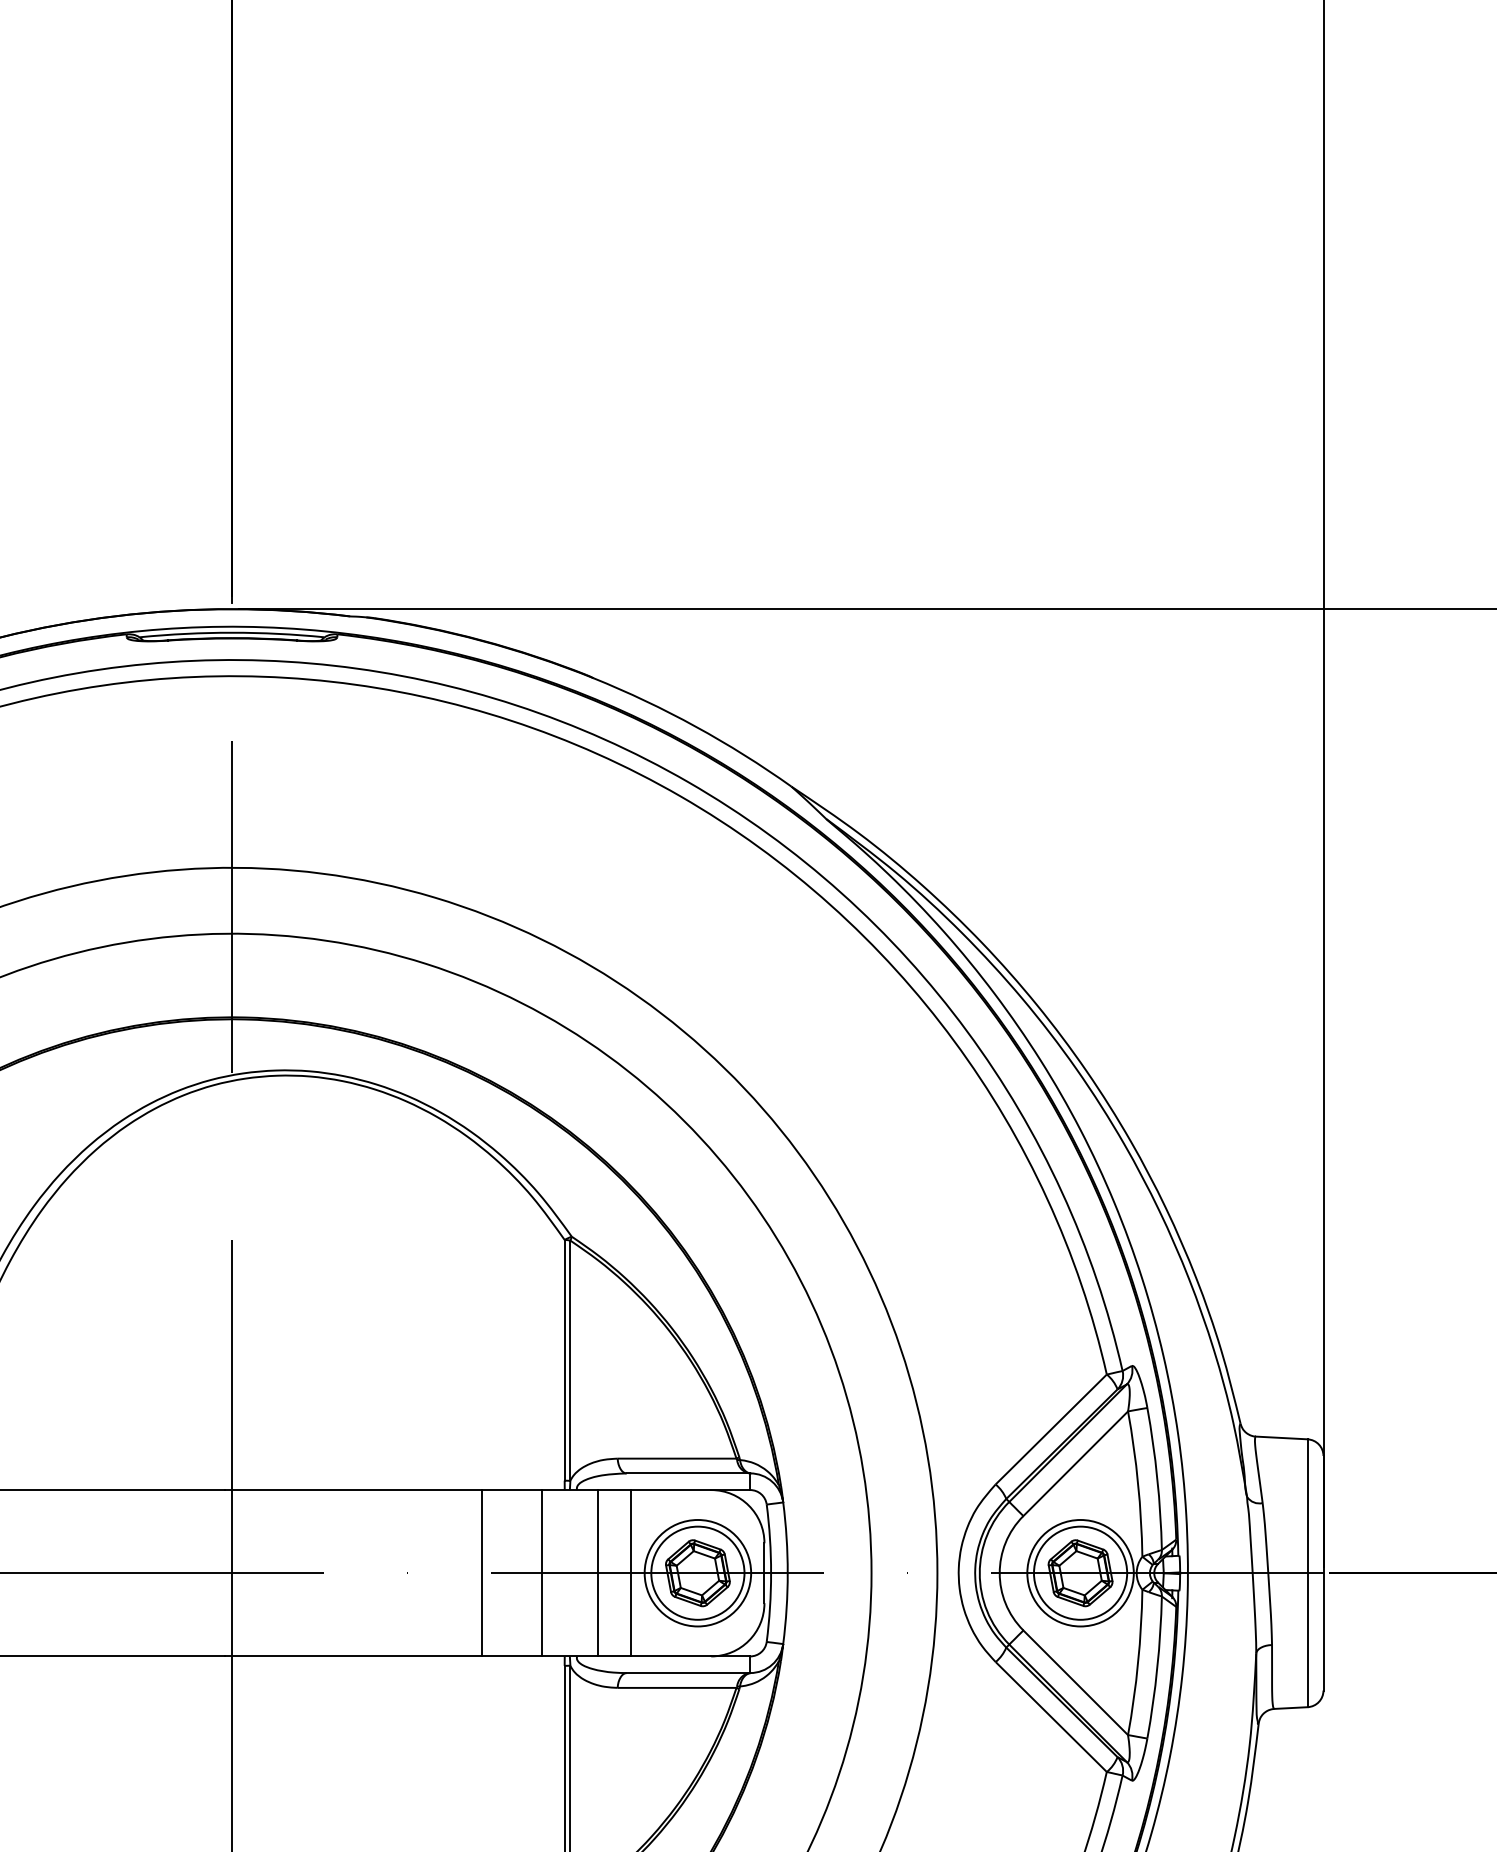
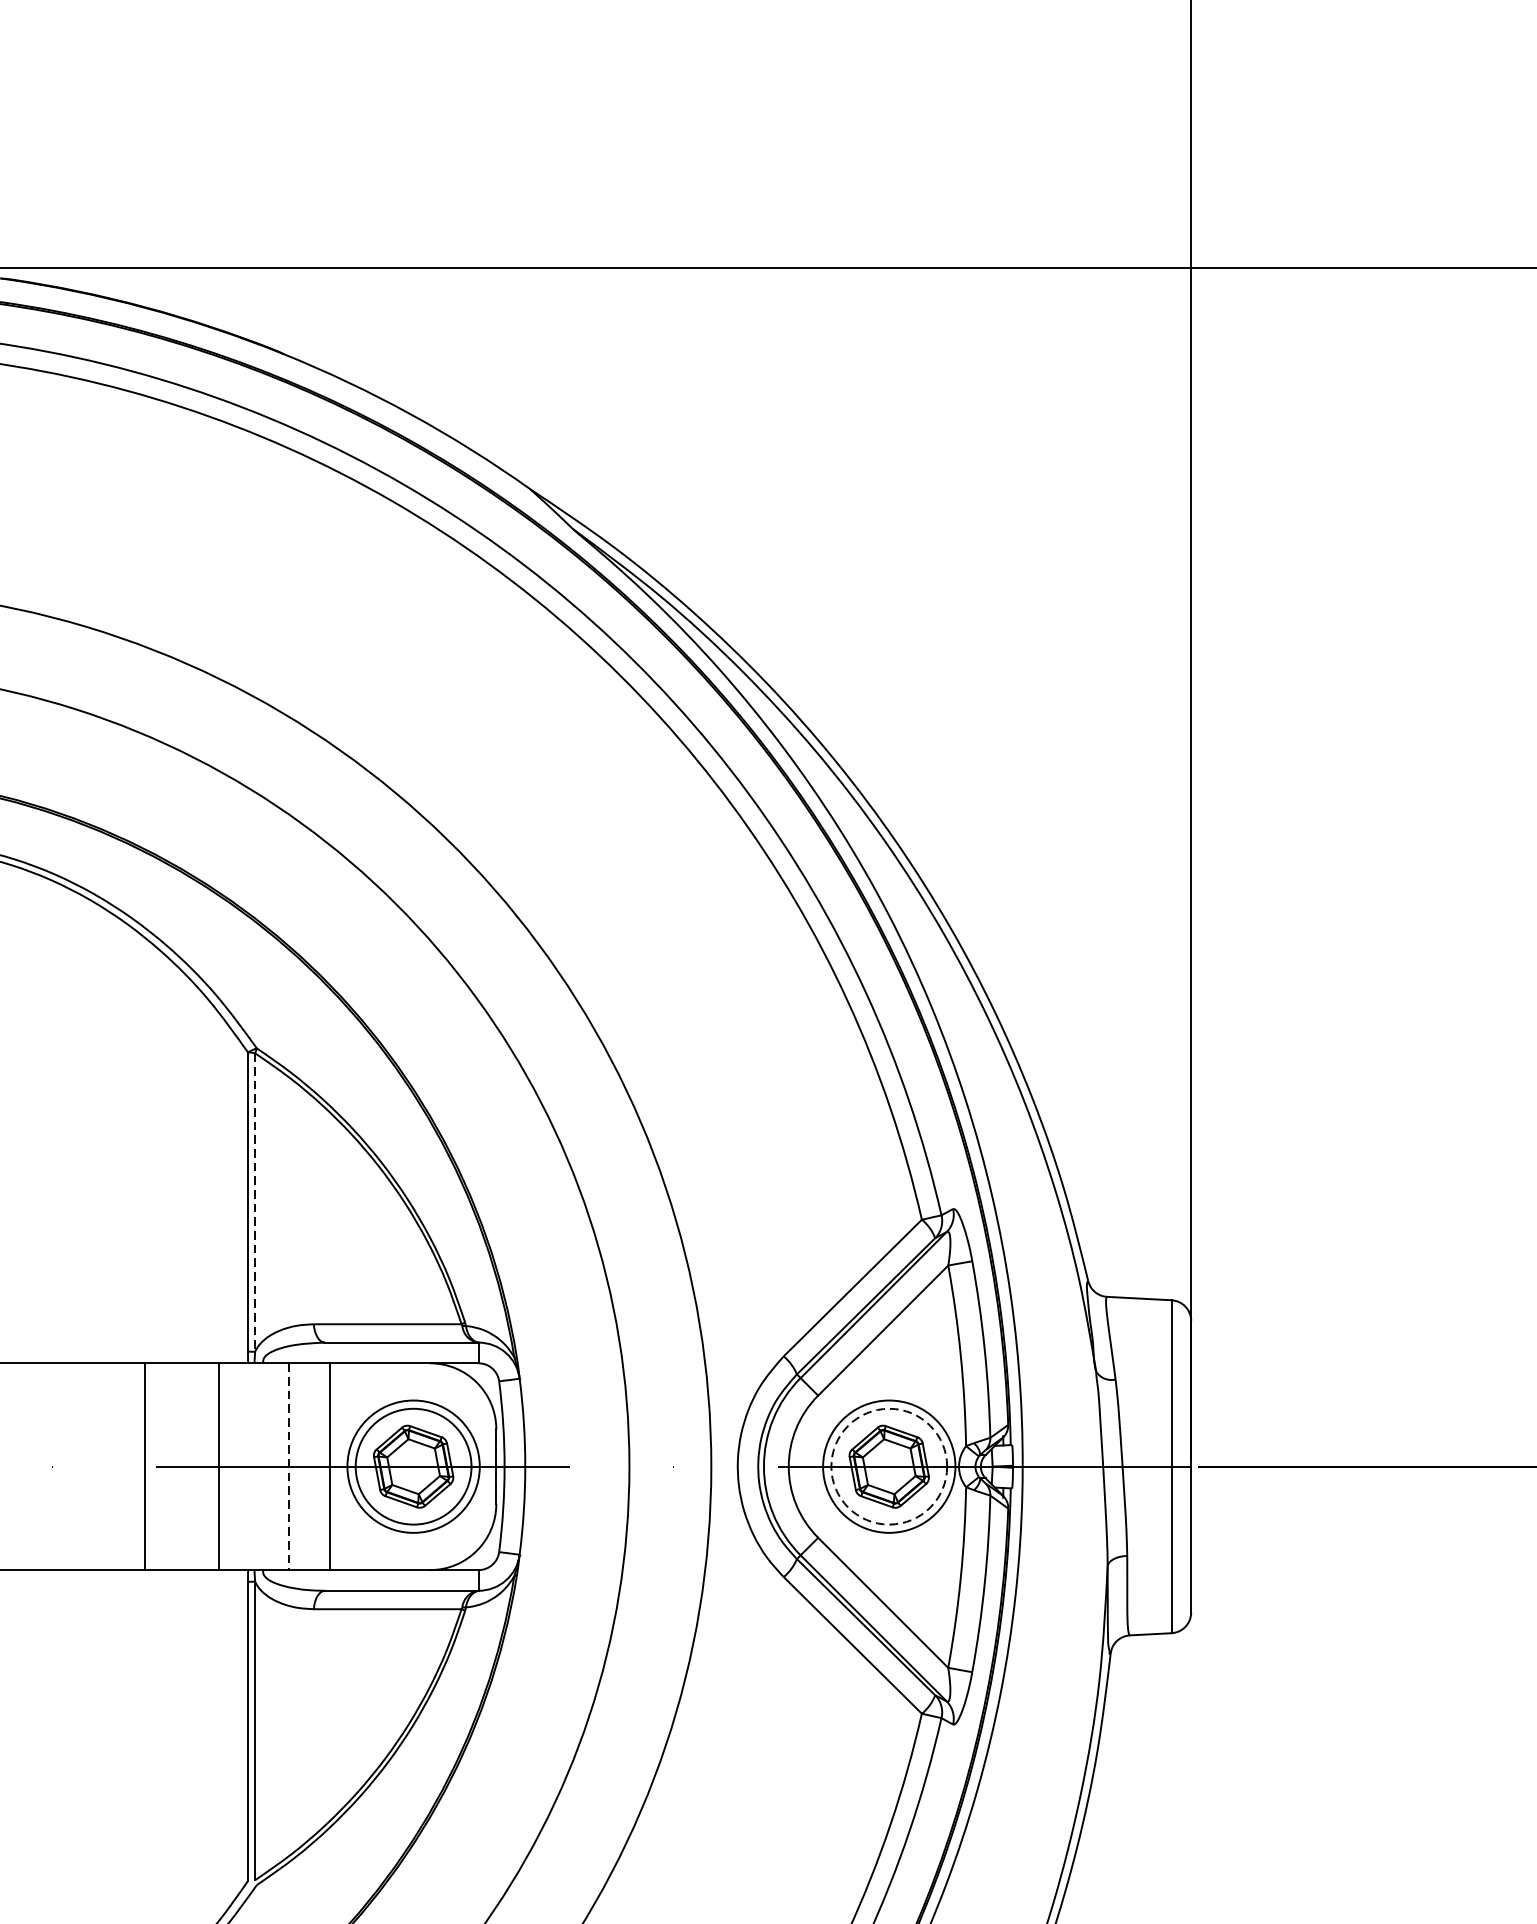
line: (570, 1361) -> (255, 1203), solid -> dashed
circle: (1080, 1572) -> (889, 1465), solid -> dashed
line: (597, 1573) -> (288, 1467), solid -> dashed

